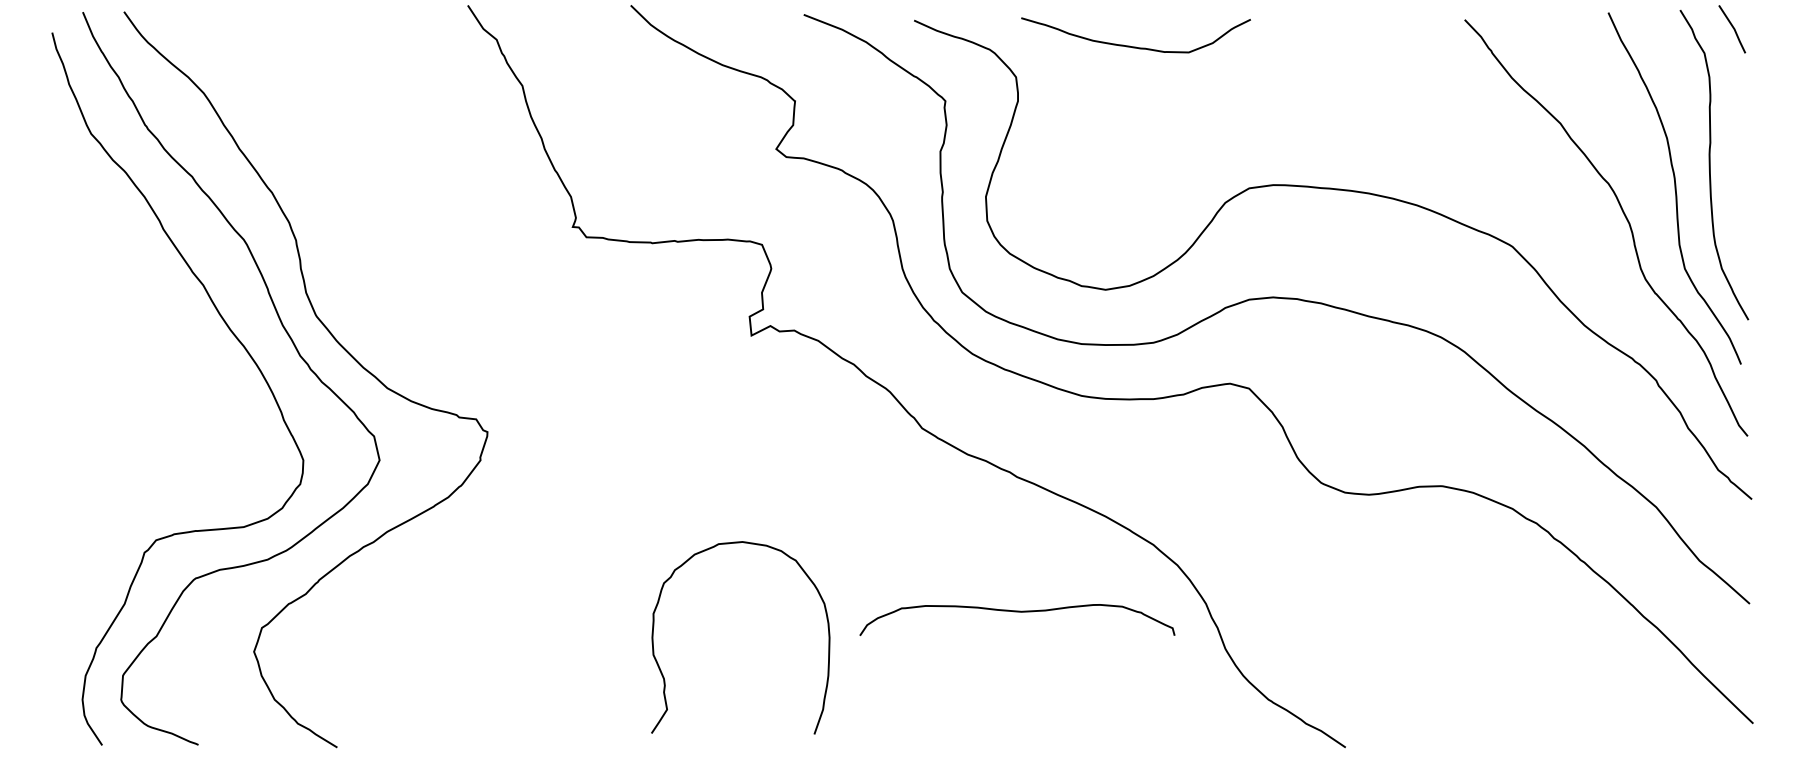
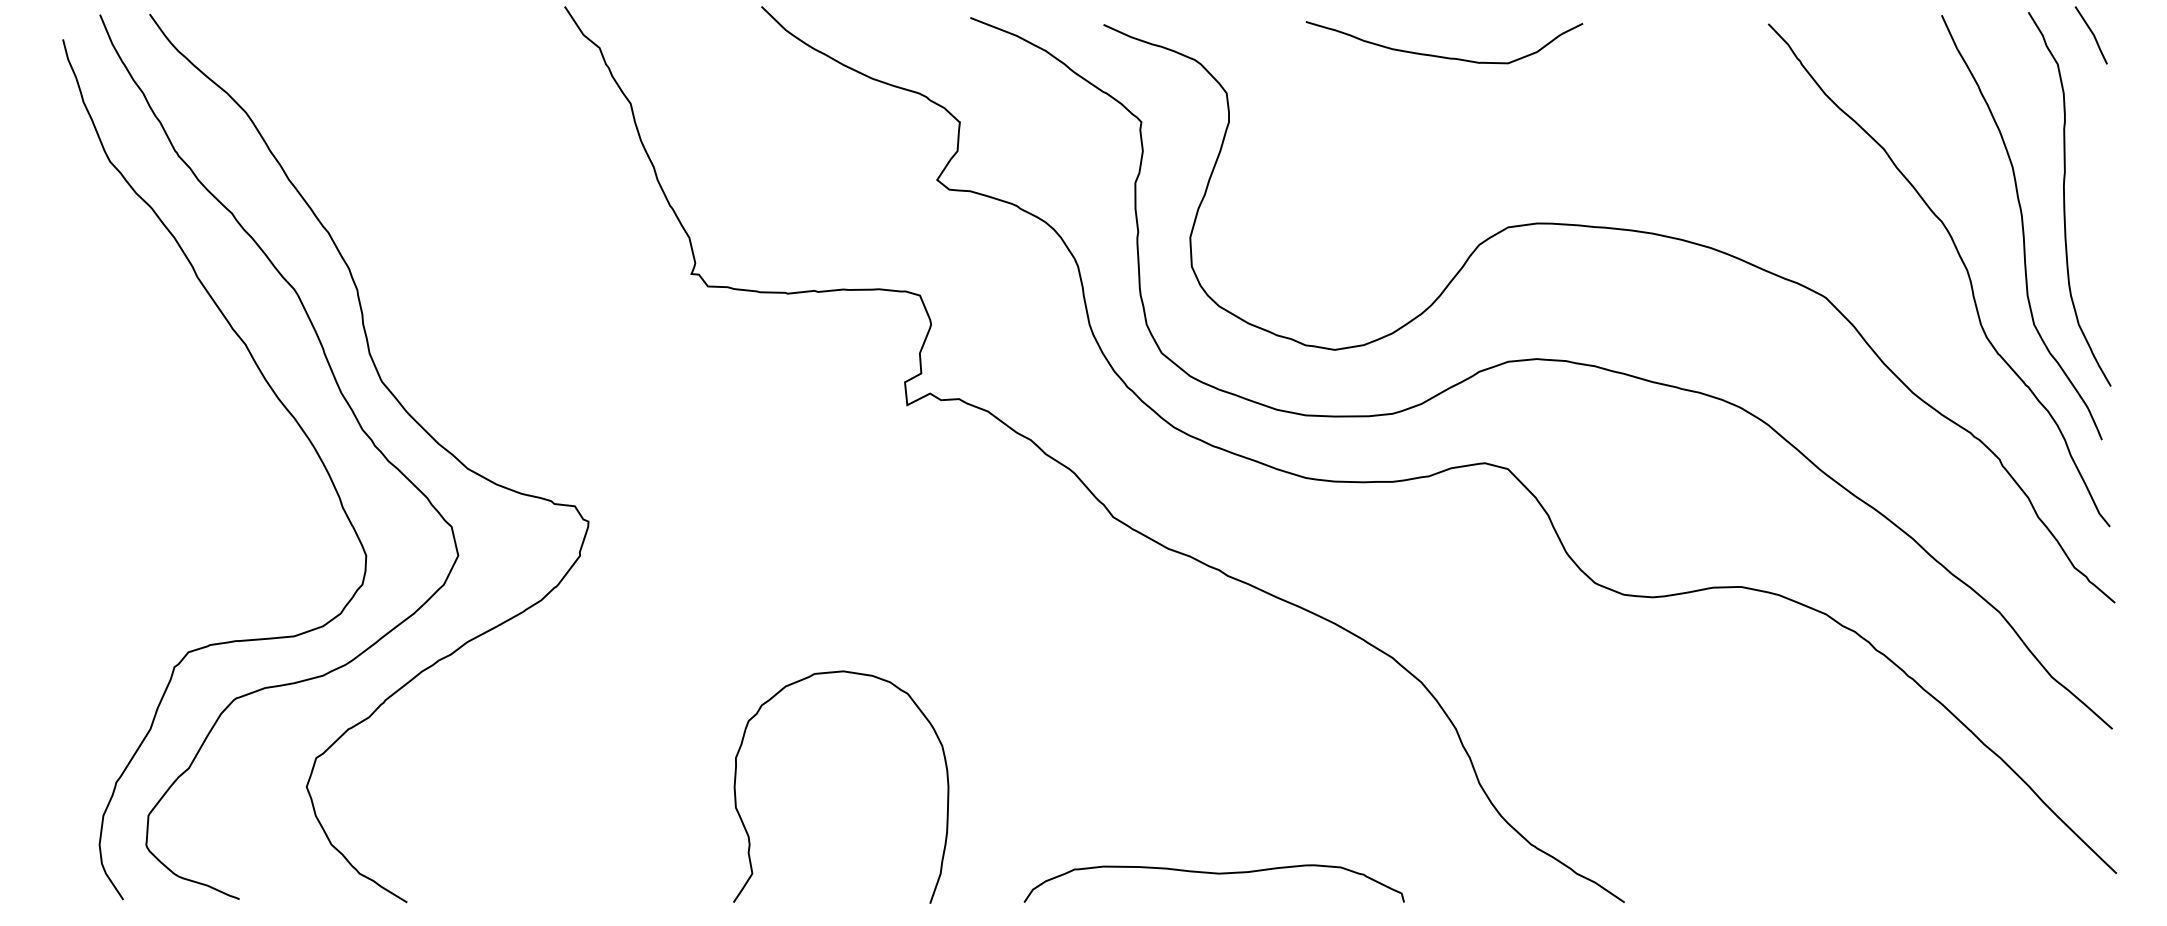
curve: (1131, 45) -> (1439, 55), moved
curve: (1016, 612) -> (1213, 874), moved
curve: (662, 672) -> (746, 828), moved

